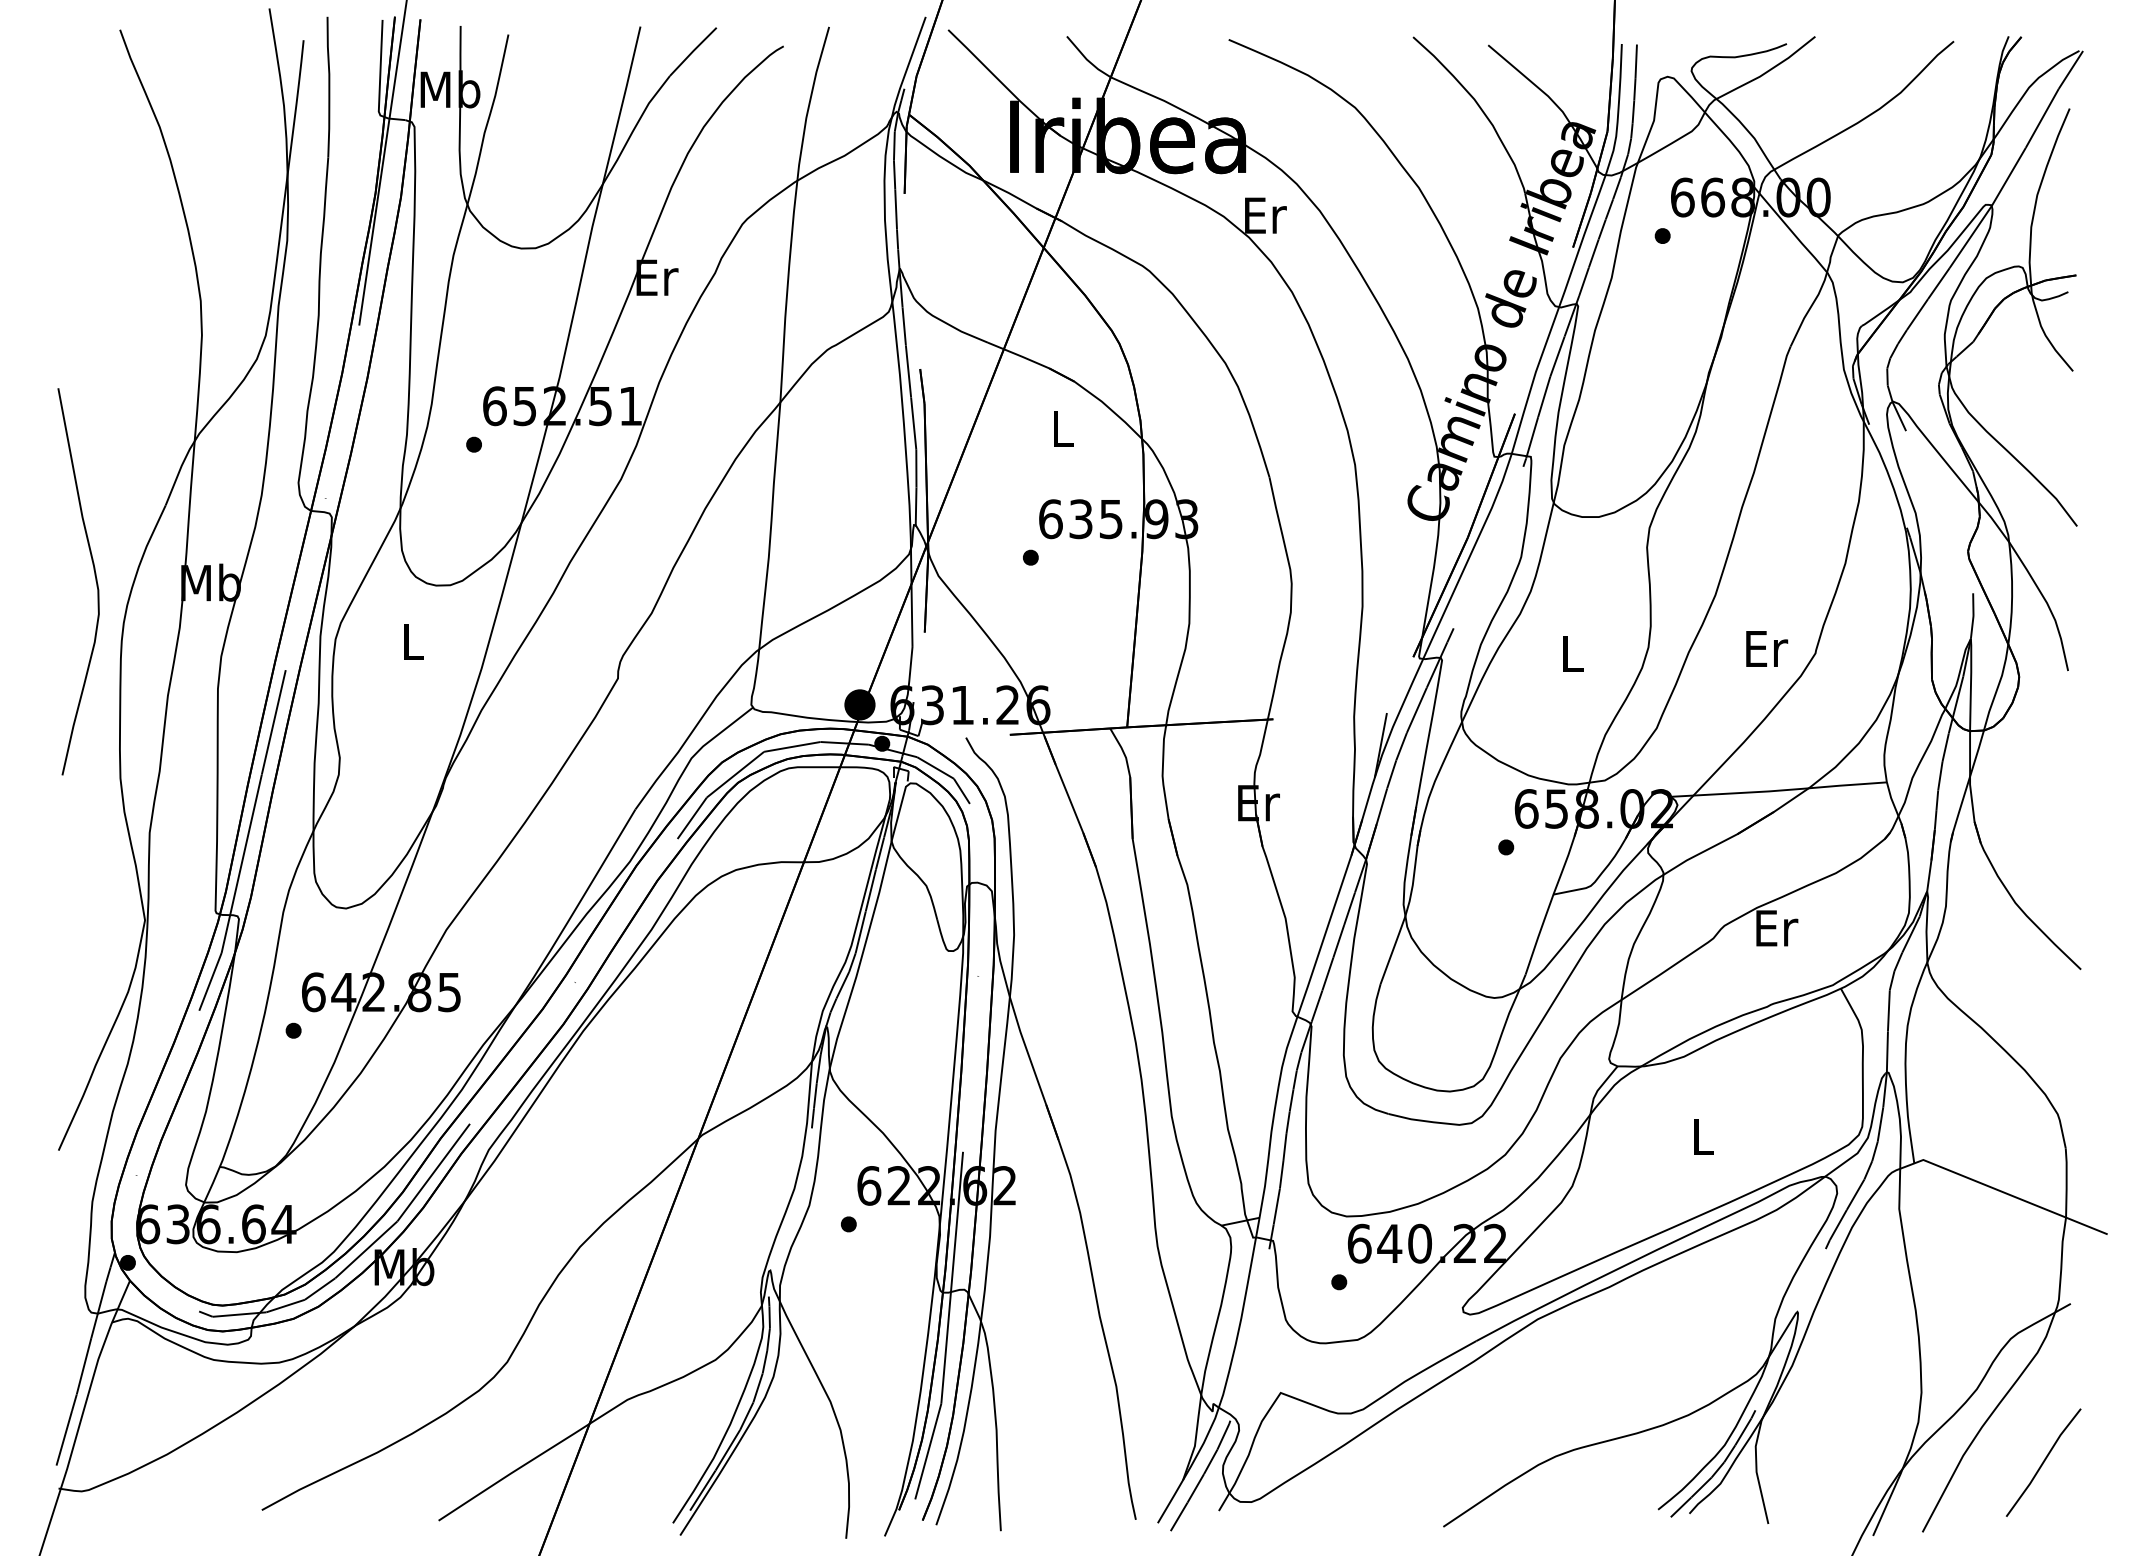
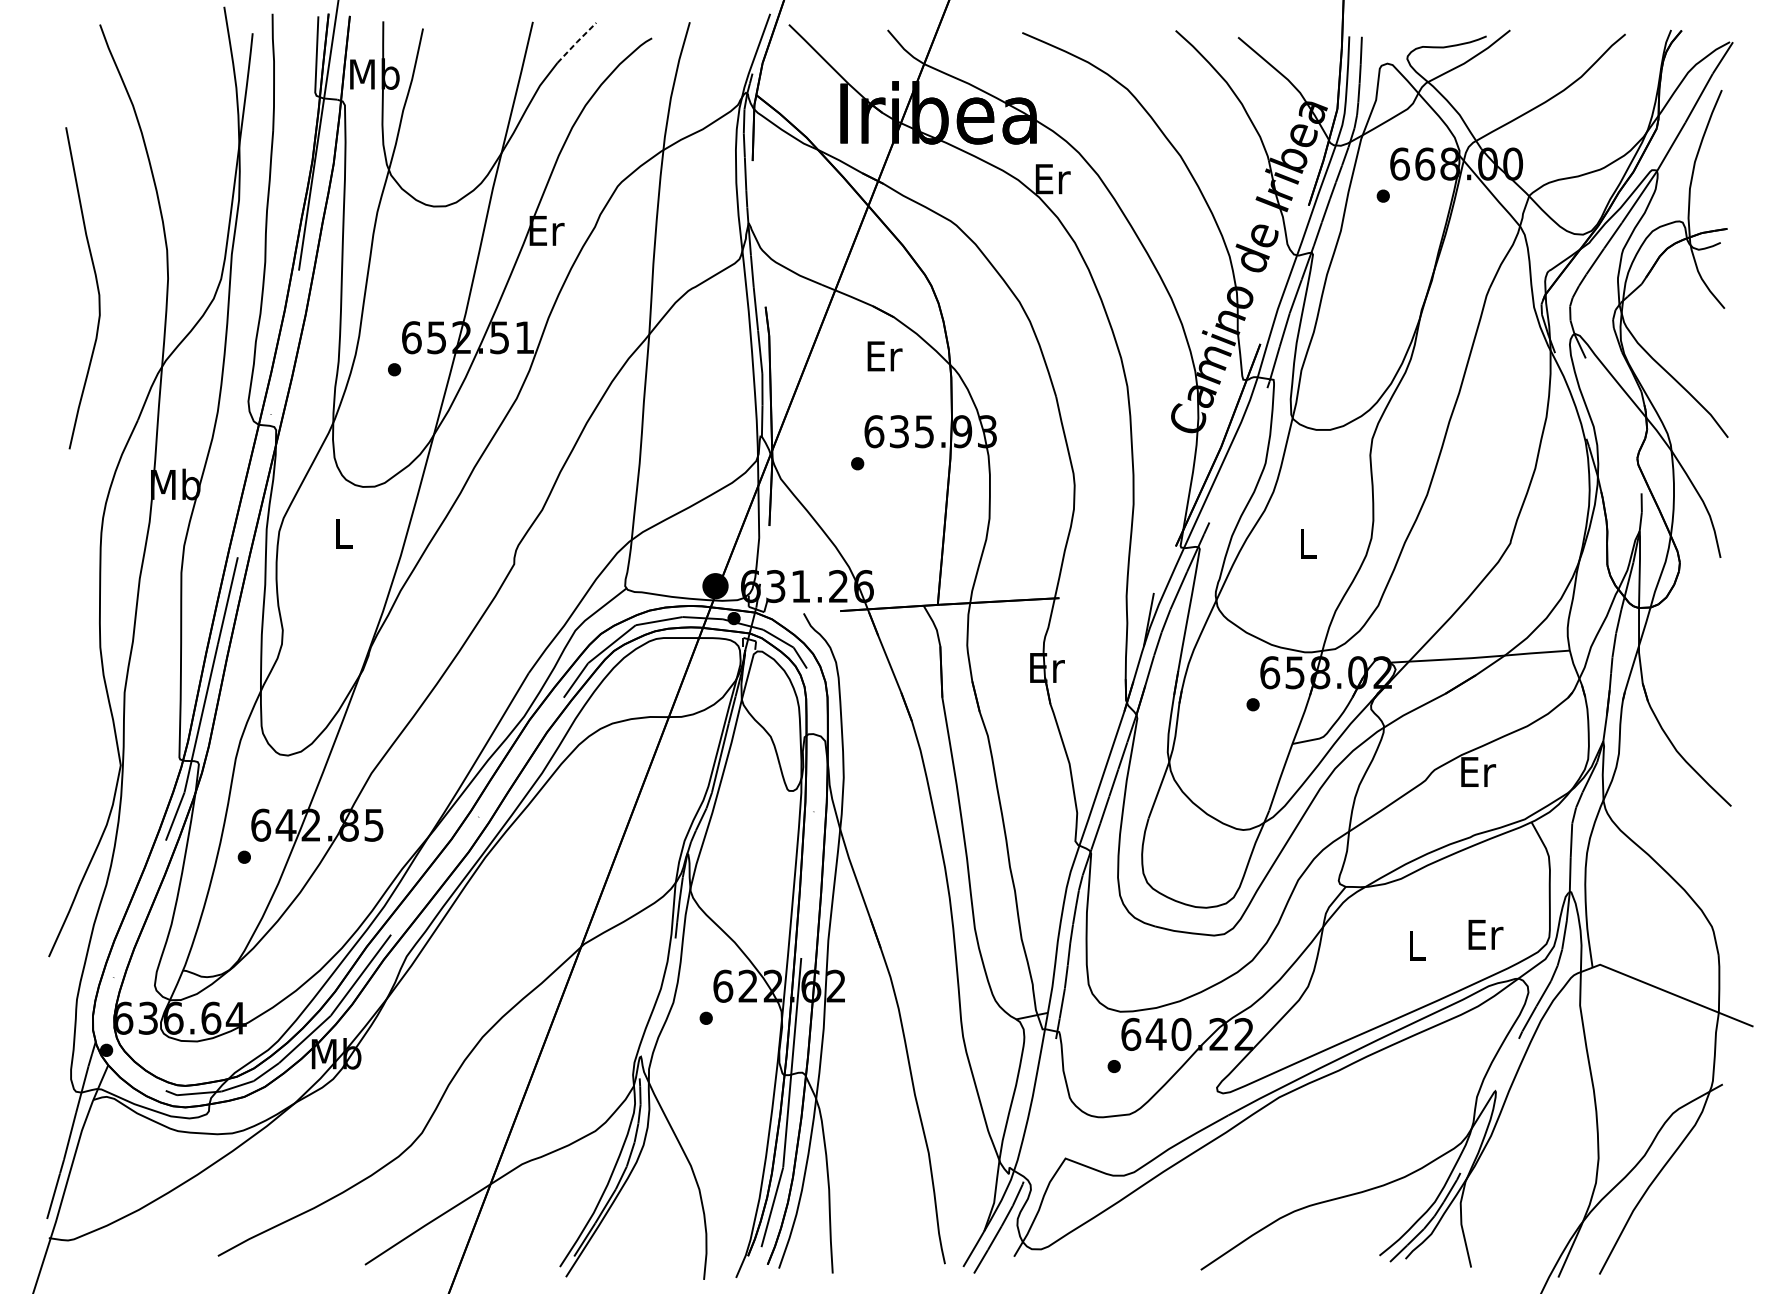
line: (693, 50) -> (577, 41), solid -> dashed
text: (1063, 428) -> (884, 356), L -> Er
curve: (95, 581) -> (97, 288), moved
text: (1767, 648) -> (1486, 934), moved
line: (2043, 1462) -> (1700, 1216), removed

